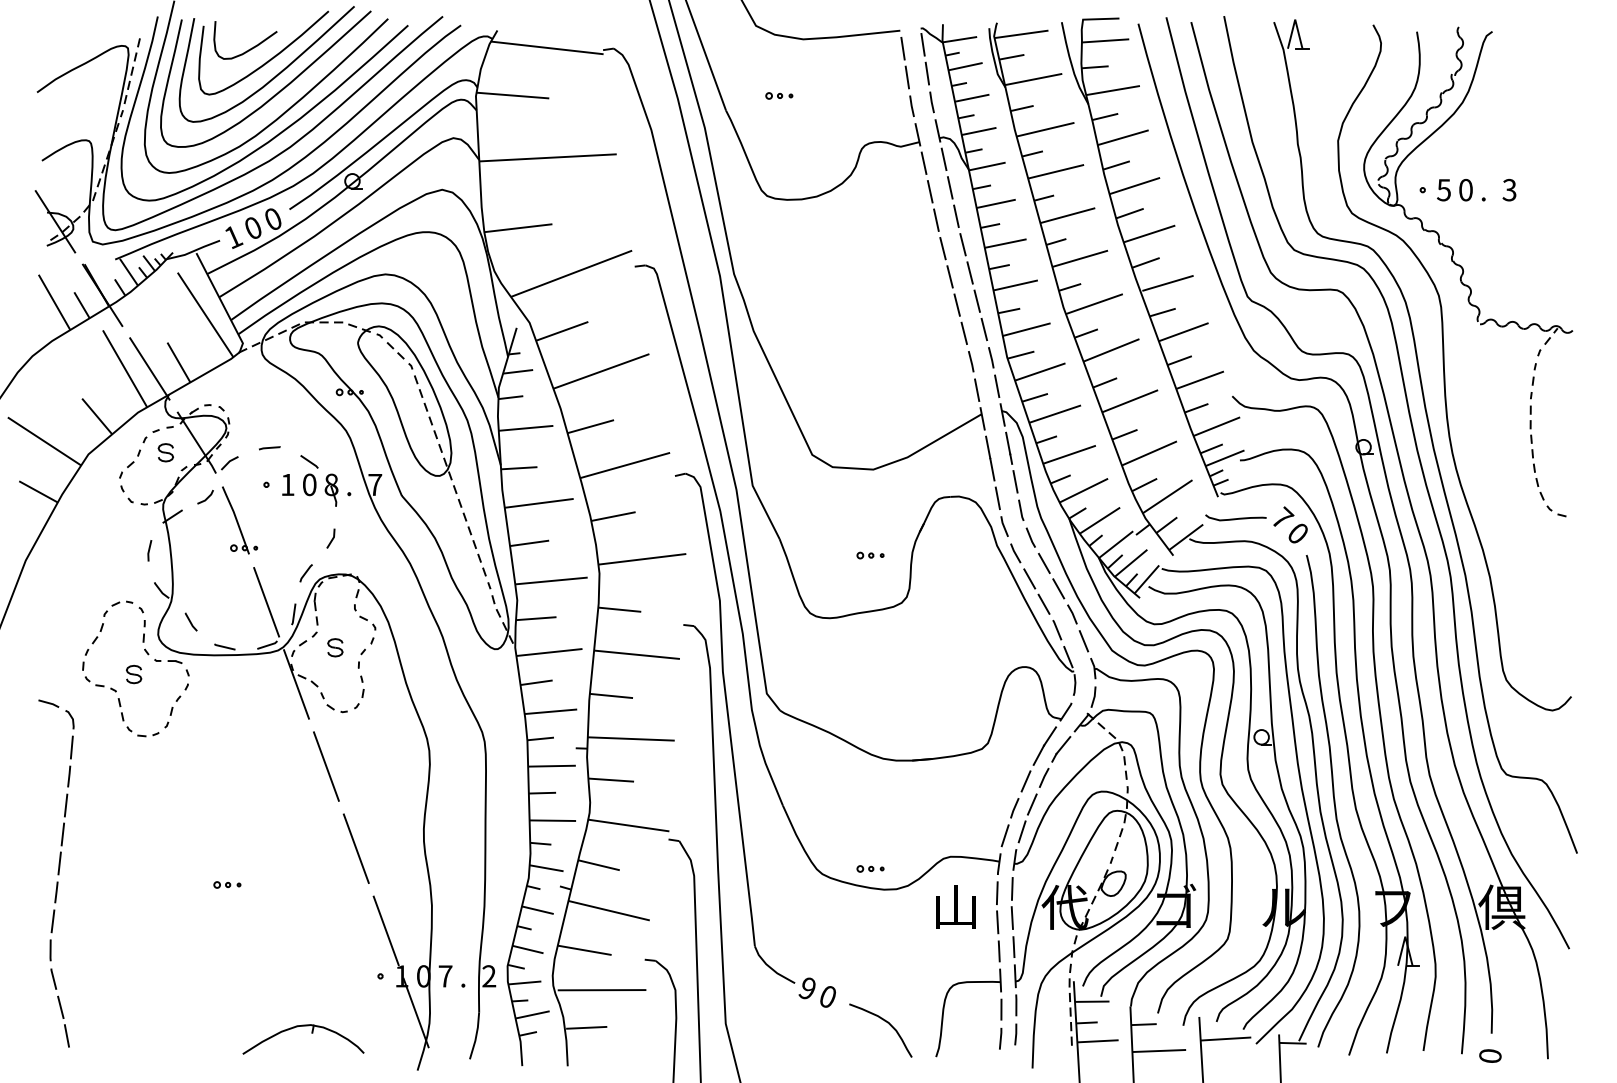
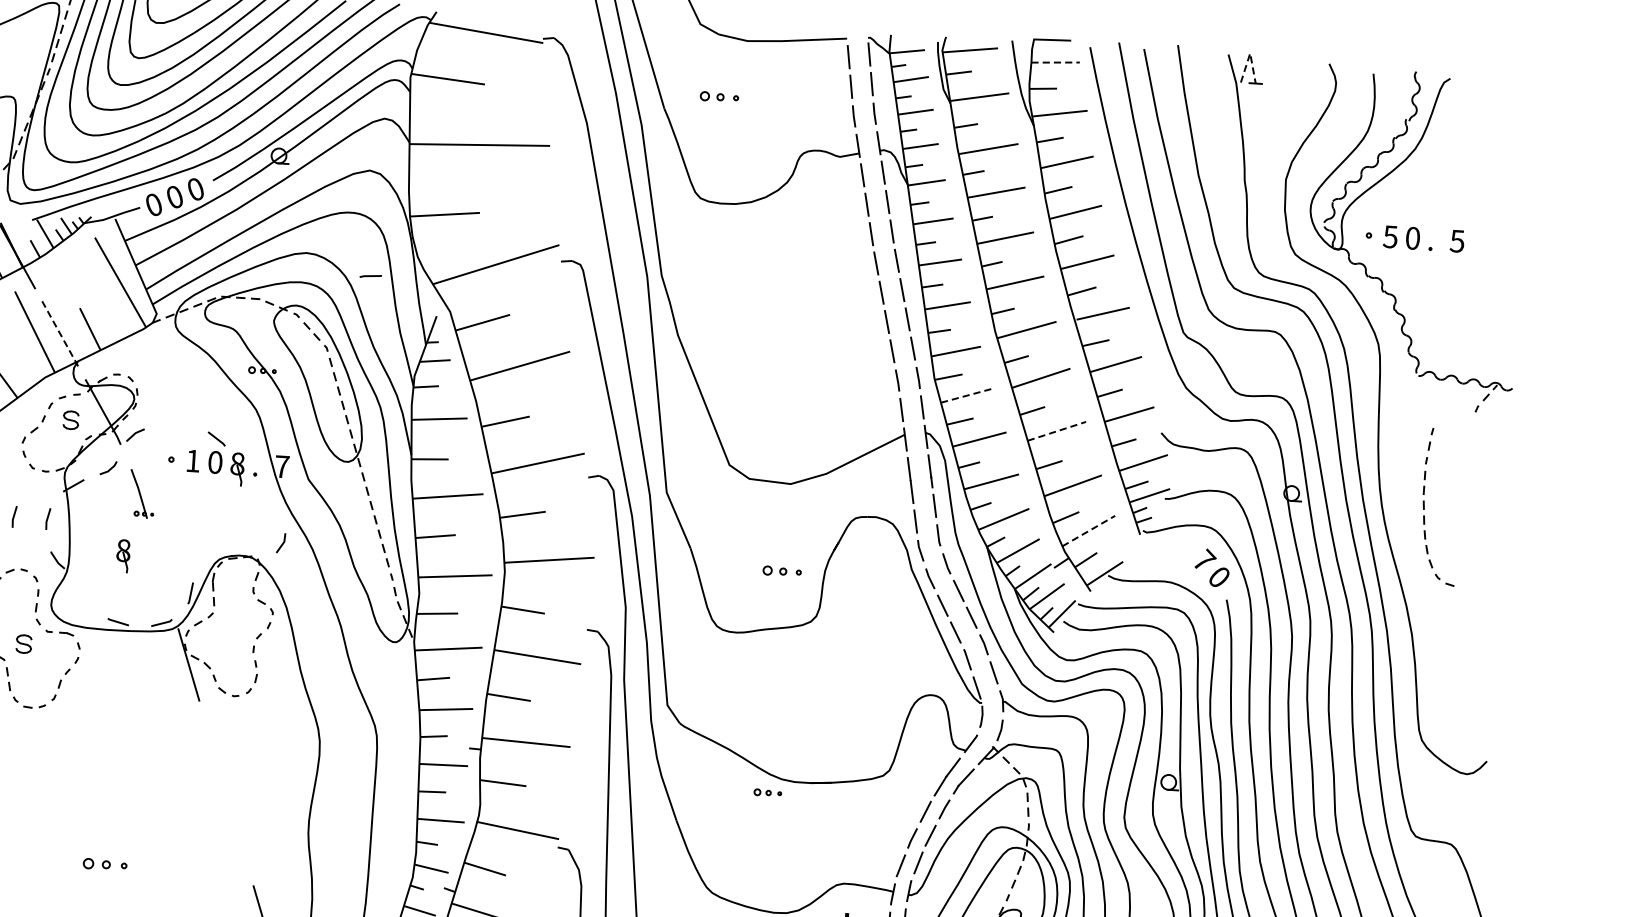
line: (1295, 19) -> (1250, 53), solid -> dashed
line: (1105, 40) -> (1055, 62), solid -> dashed
part: (779, 95) -> (719, 96), size x1.4
text: (1509, 189) -> (1457, 240), 3 -> 5
text: (234, 237) -> (155, 205), 1 -> 0
line: (150, 369) -> (60, 334), solid -> dashed
line: (1040, 372) -> (967, 396), solid -> dashed
line: (1130, 401) -> (1057, 431), solid -> dashed
part: (1532, 440) -> (1424, 506), moved
line: (269, 448) -> (370, 276), moved
line: (1167, 496) -> (1088, 530), solid -> dashed
curve: (1235, 518) -> (1156, 557), removed
part: (240, 520) -> (142, 494), size x0.7
line: (331, 539) -> (281, 544), moved
line: (116, 550) -> (14, 516), added
part: (870, 555) -> (782, 571), size x1.4
line: (305, 573) -> (205, 552), removed
part: (225, 581) -> (123, 555), added
line: (266, 602) -> (163, 579), removed
line: (190, 621) -> (84, 593), removed
part: (335, 647) -> (231, 629), removed
line: (325, 766) -> (212, 750), removed
line: (355, 848) -> (238, 835), removed
part: (870, 868) -> (767, 792), moved
part: (227, 884) -> (105, 864), size x1.6

